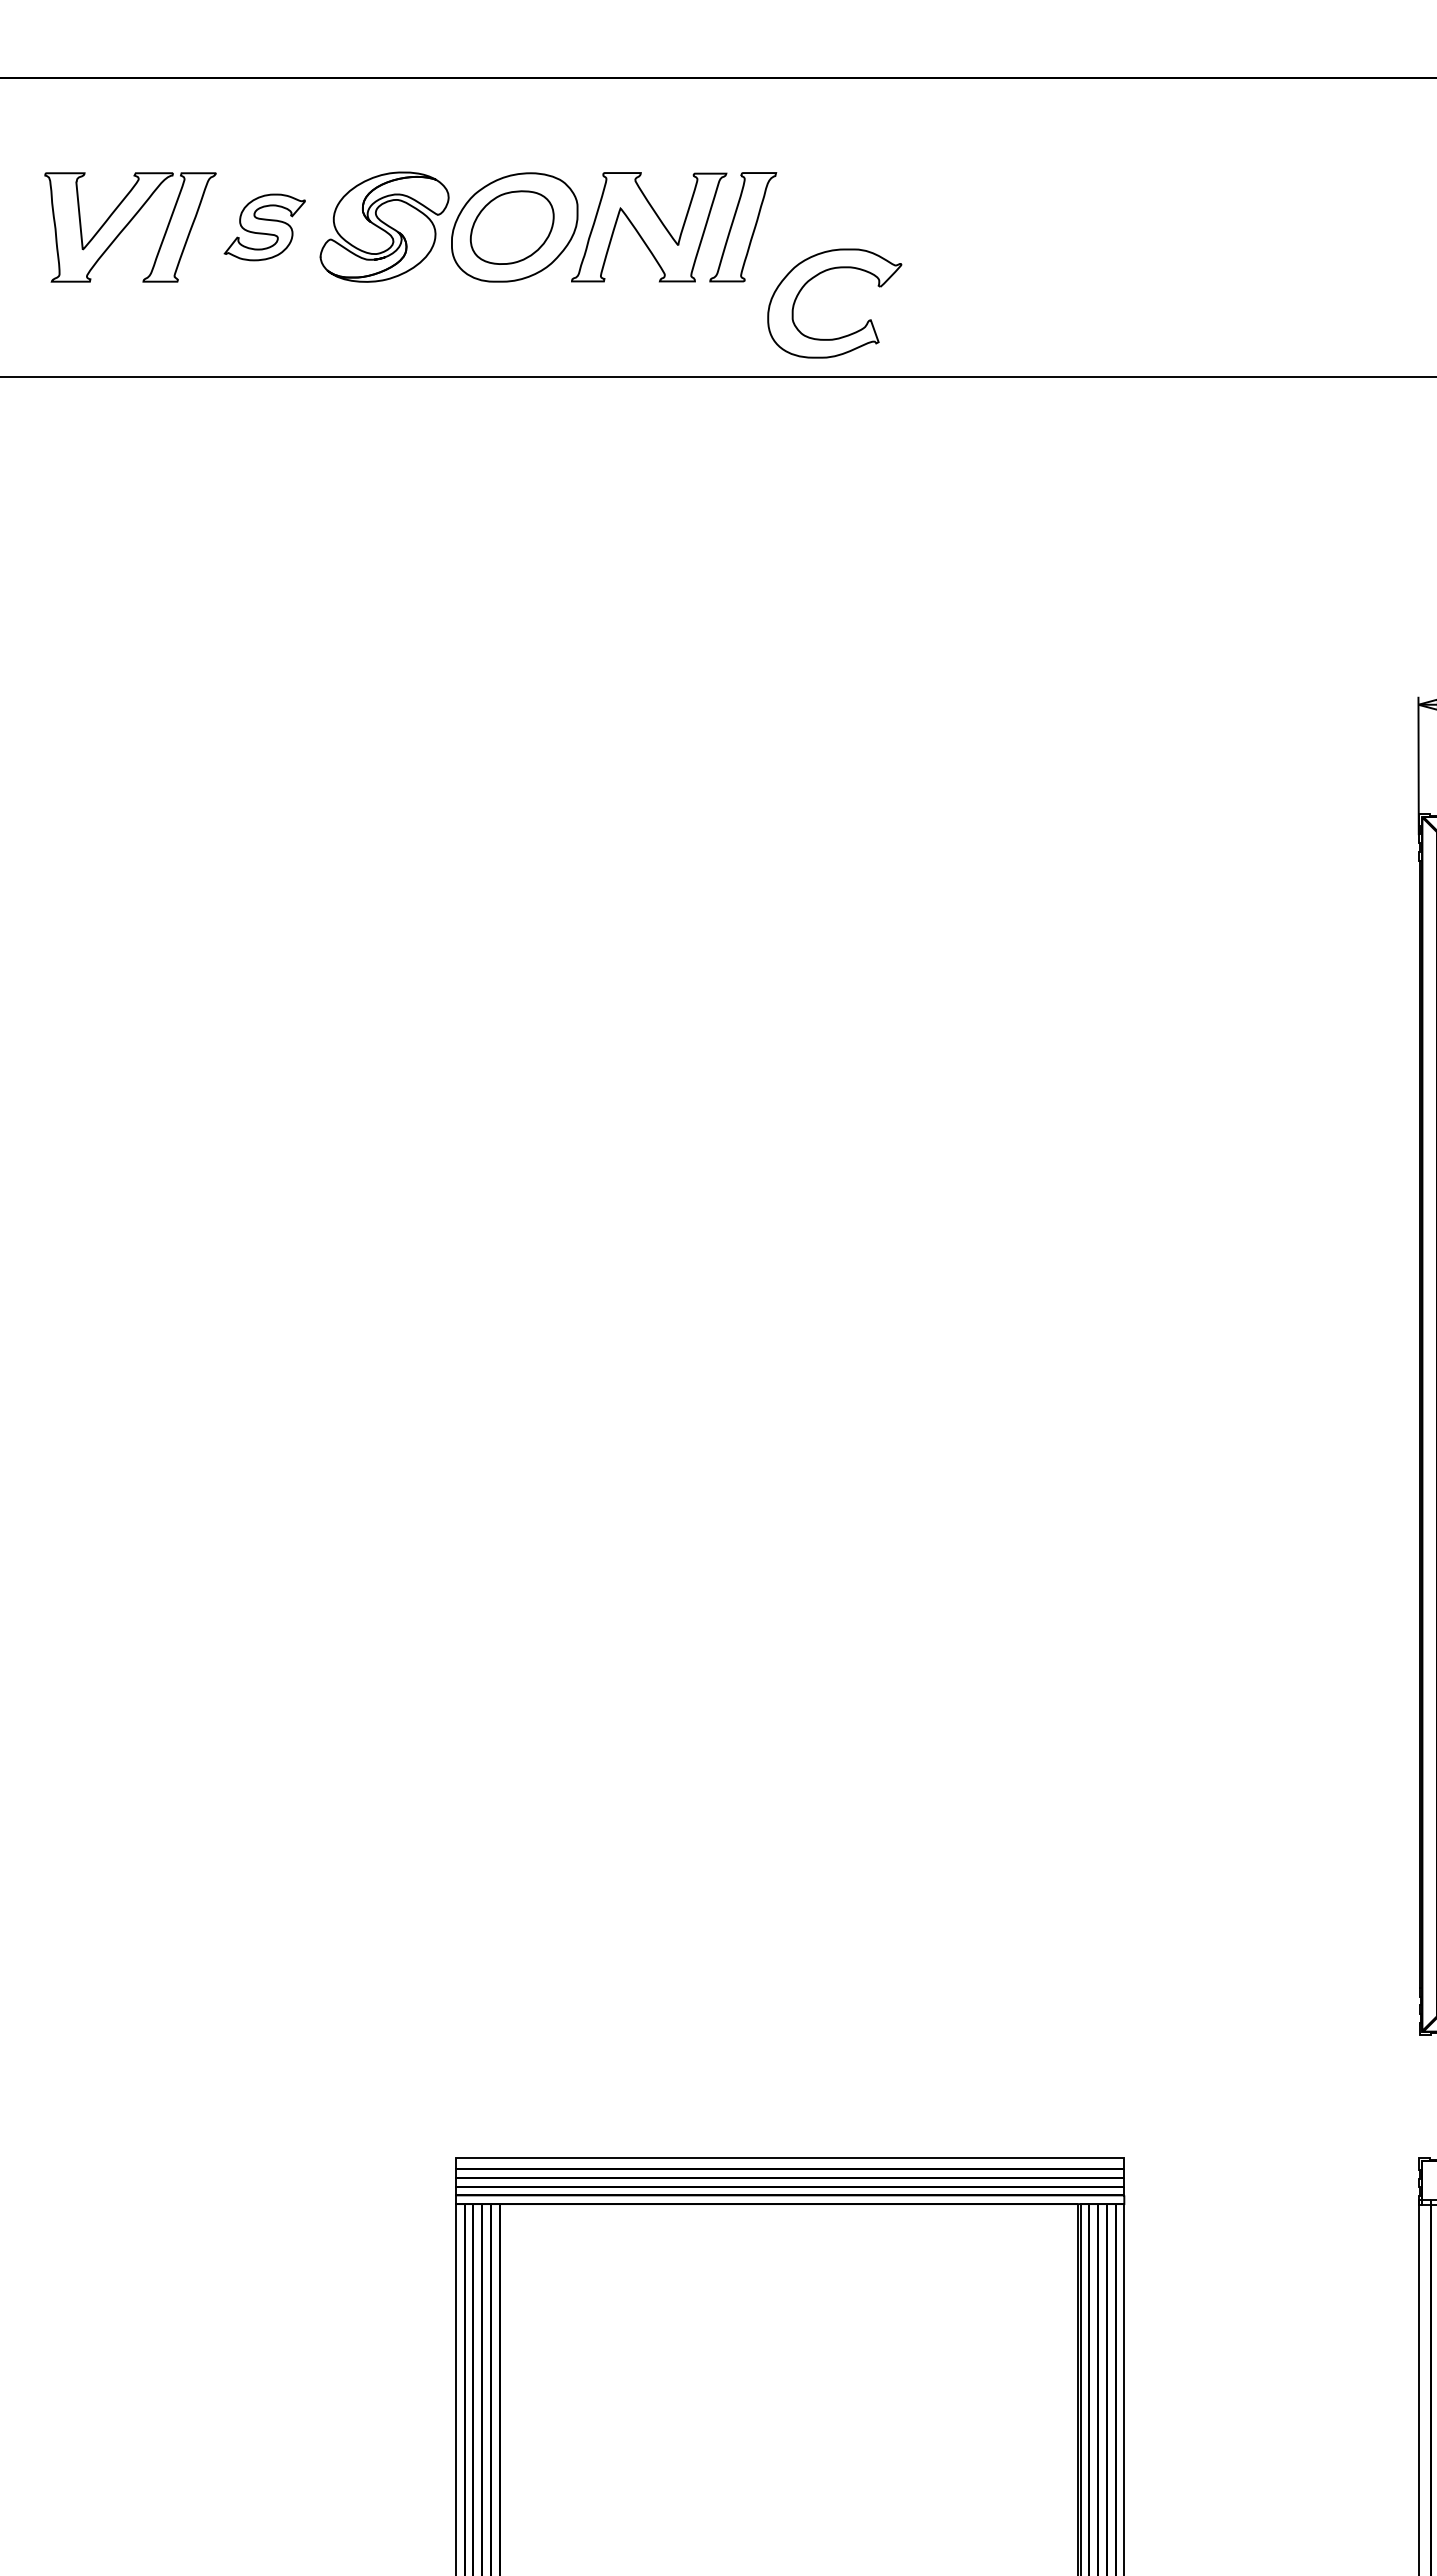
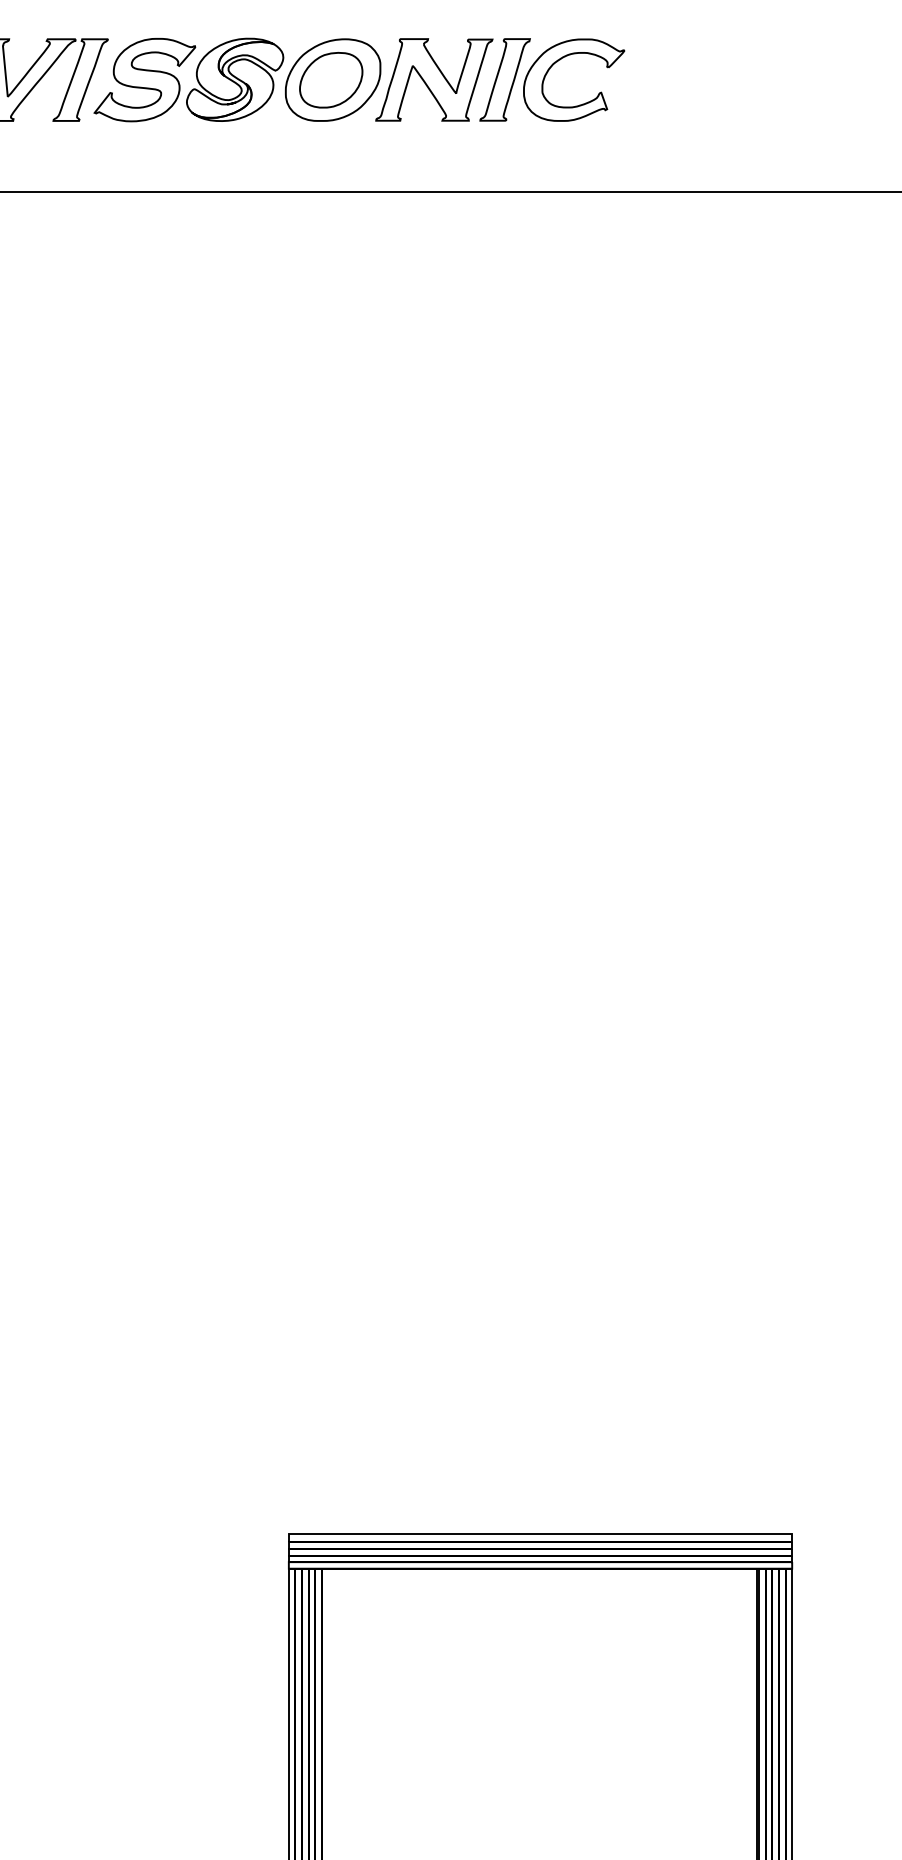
part: (264, 227) -> (144, 80), size x1.67
part: (820, 274) -> (563, 58), moved

